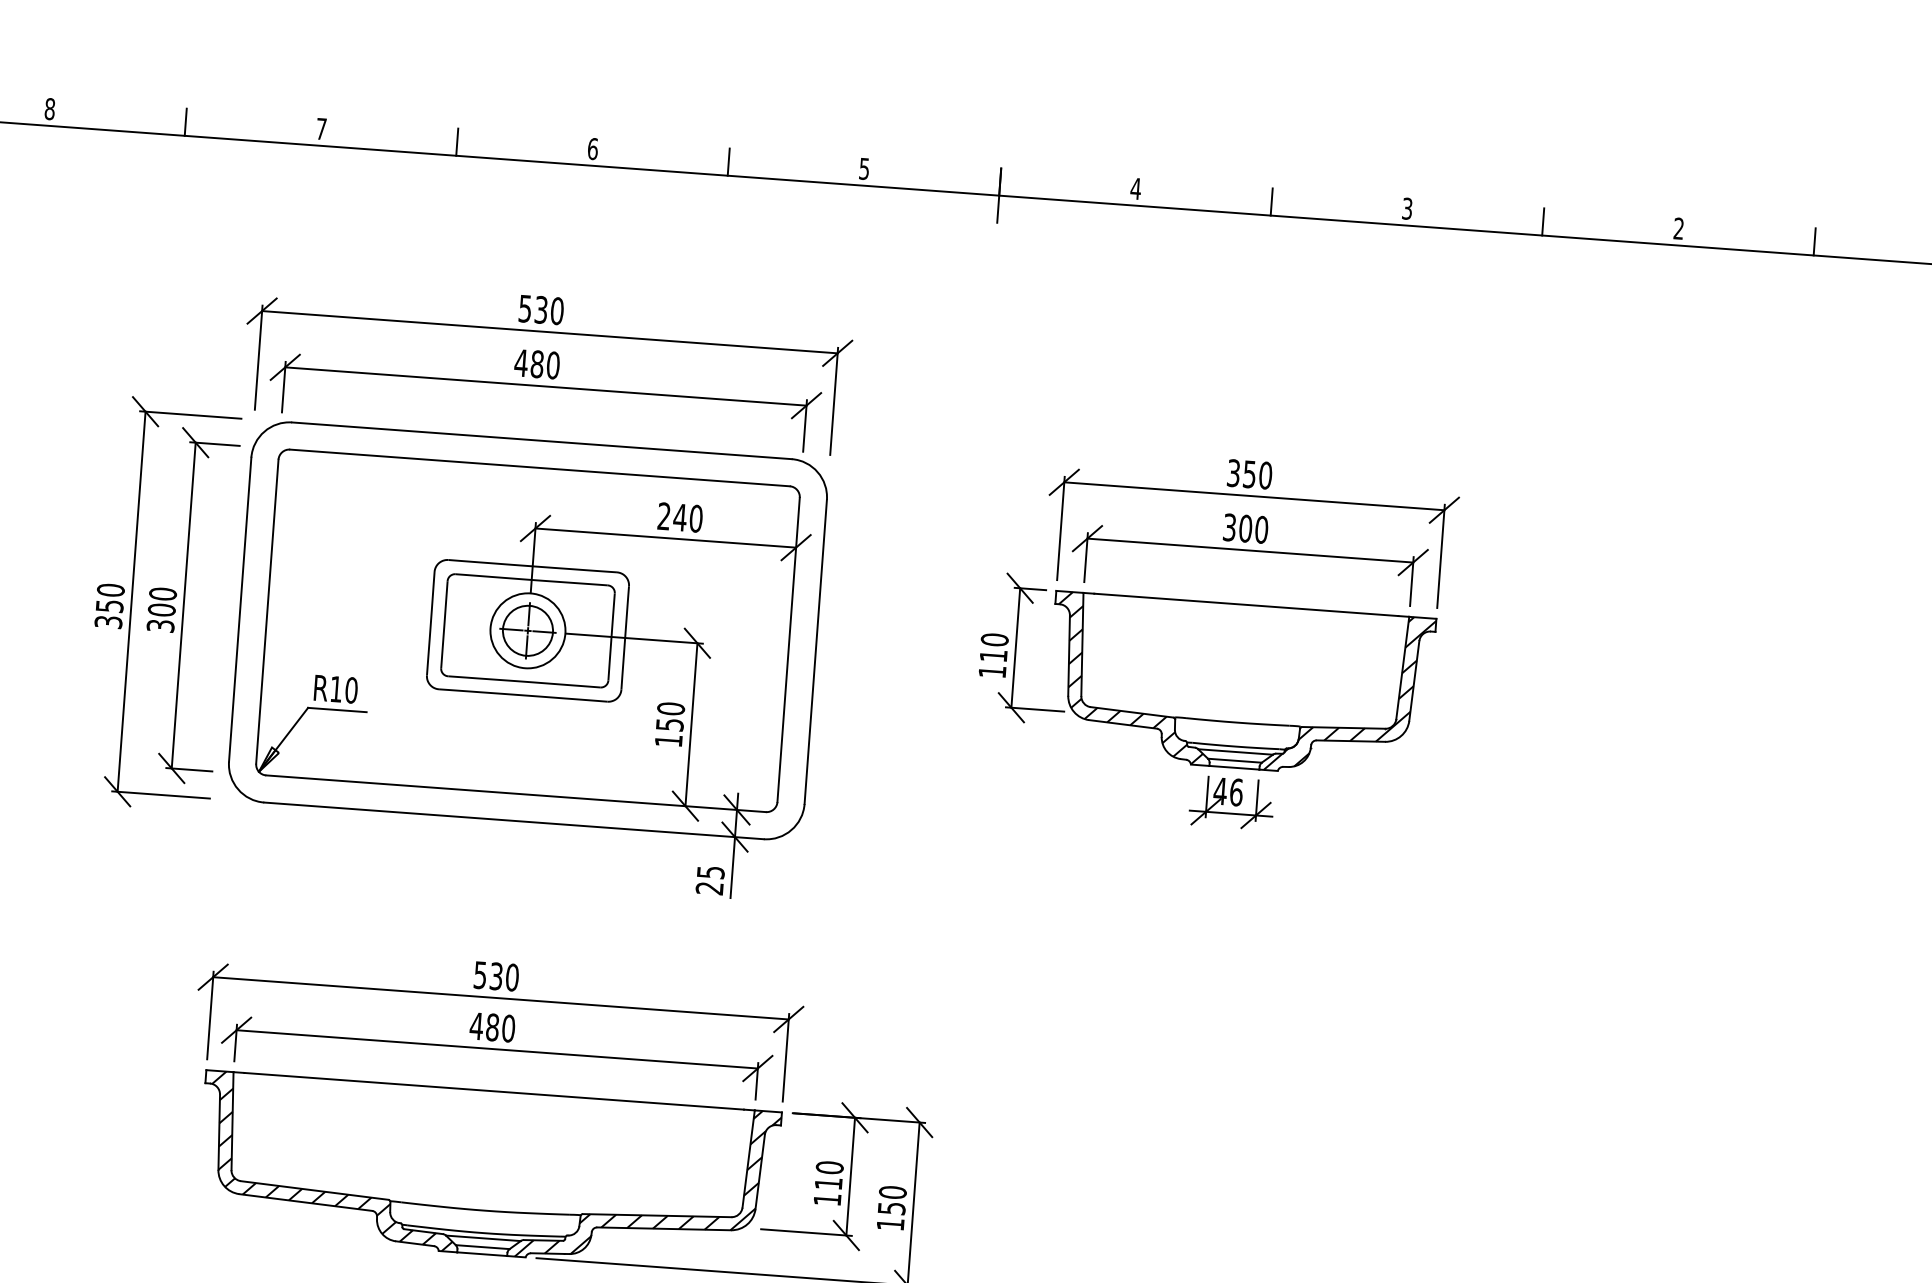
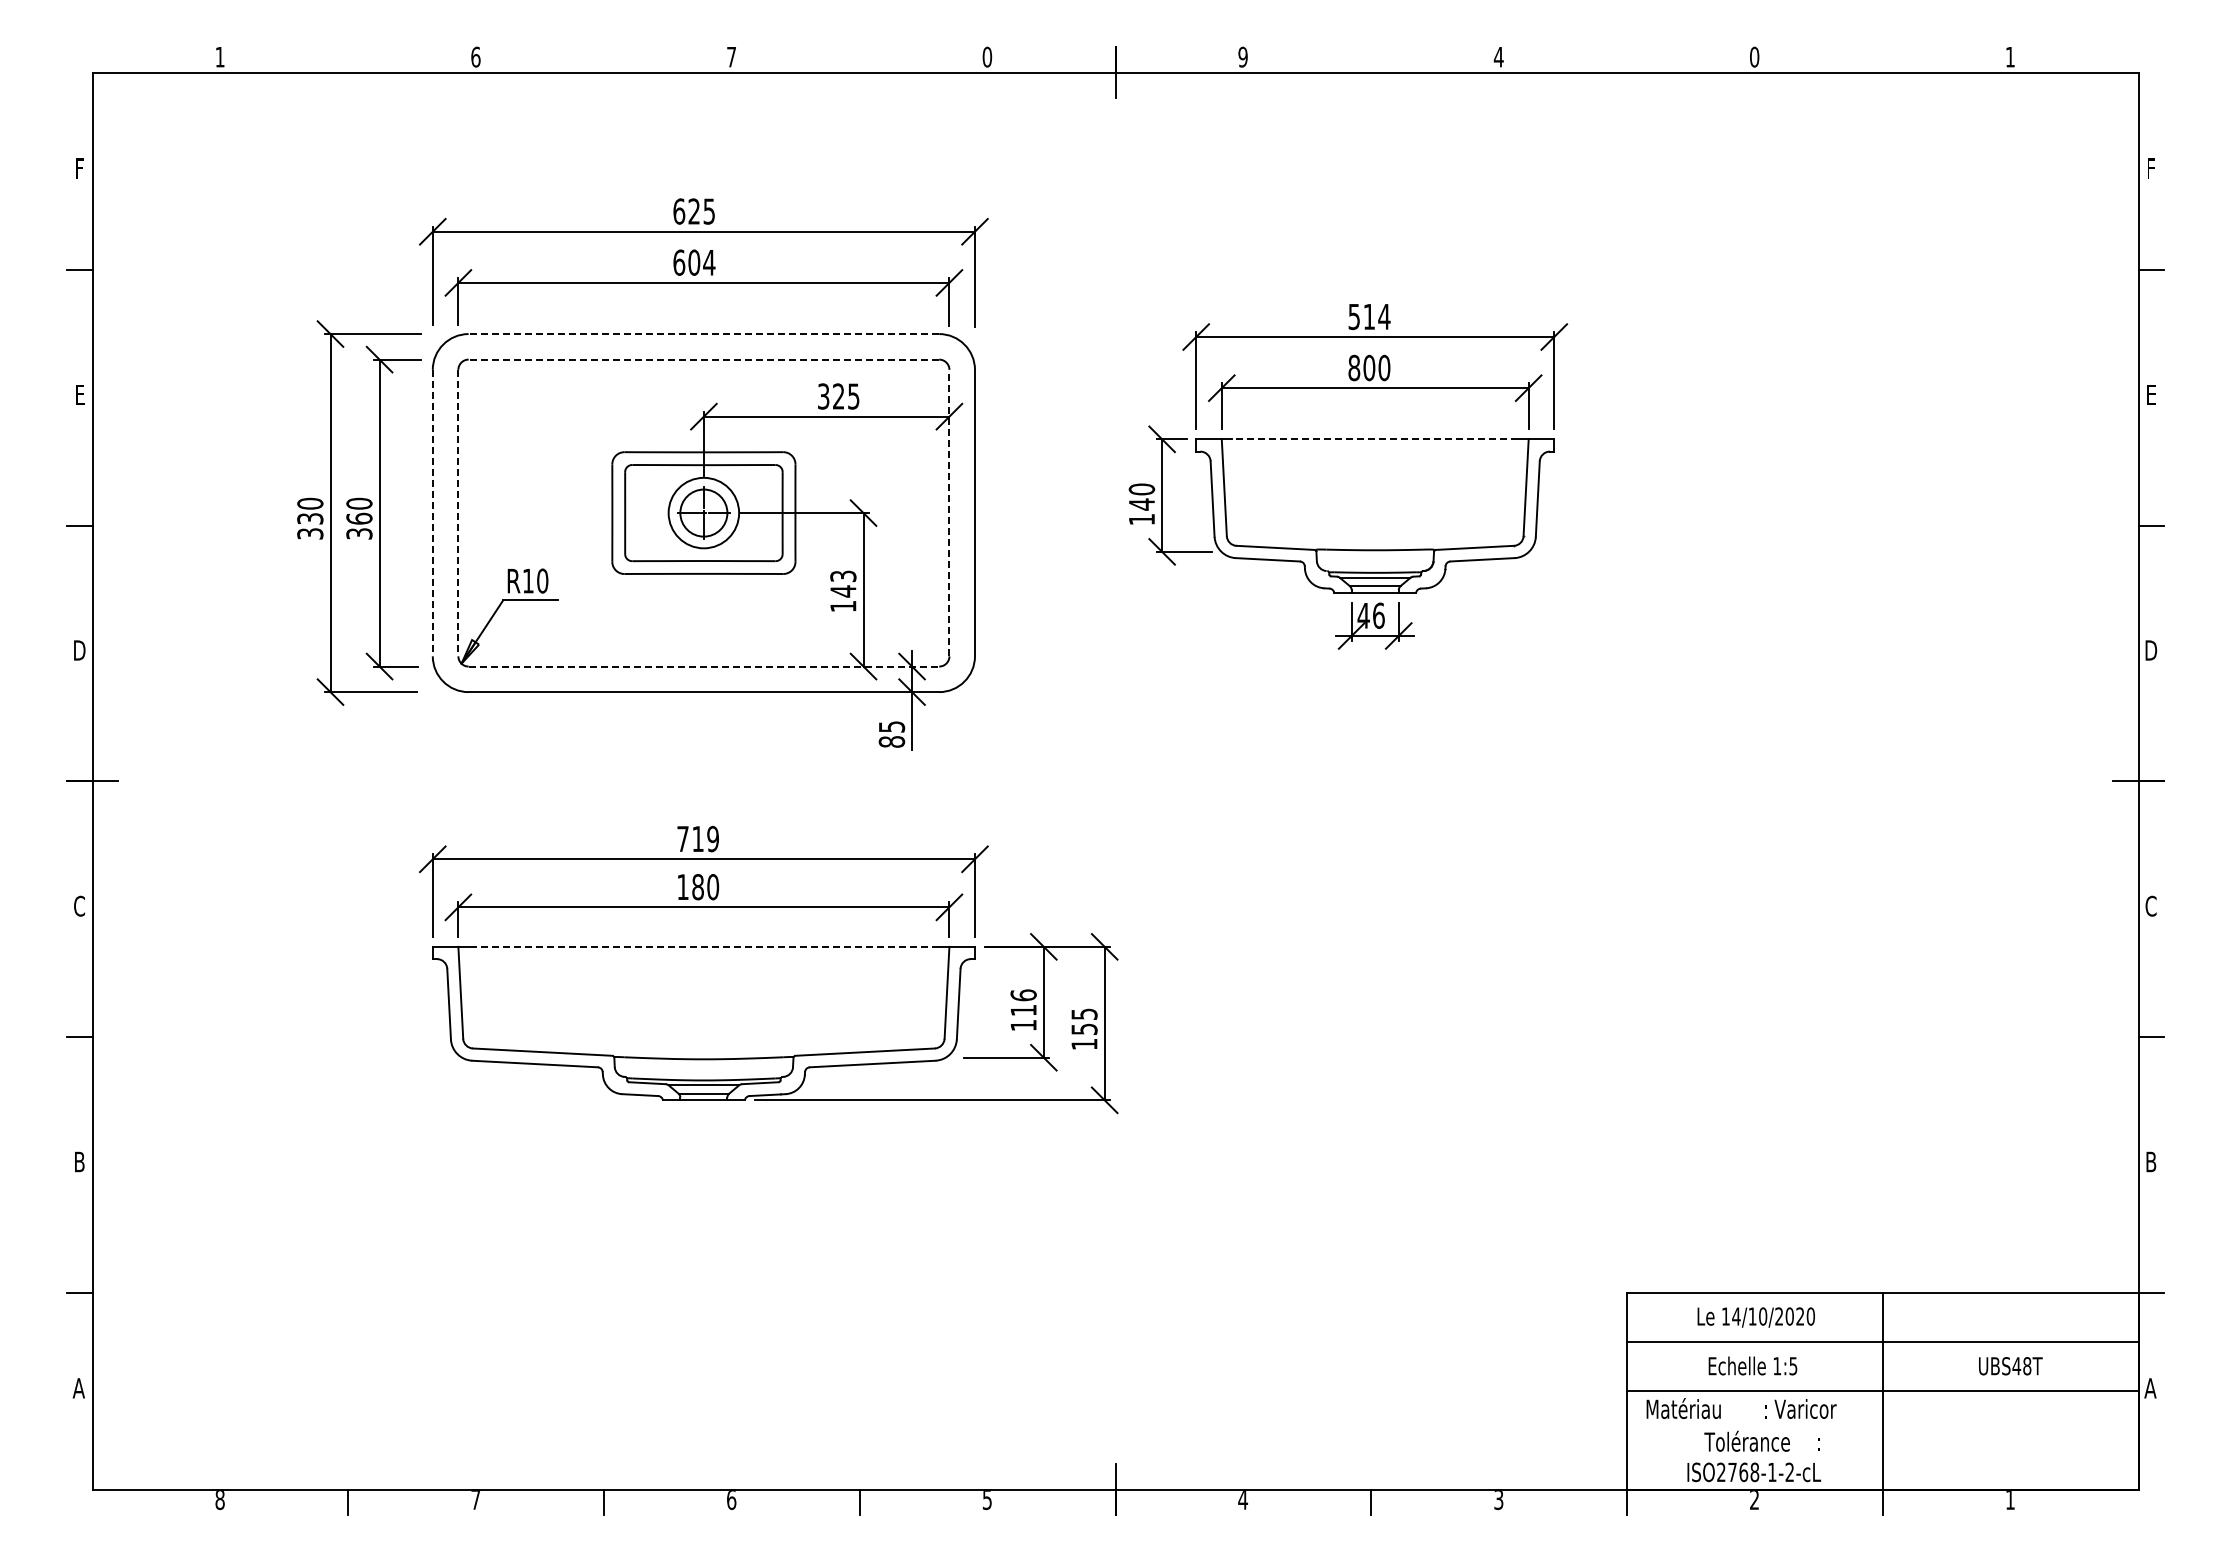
text: (49, 108) -> (219, 56), 8 -> 1
line: (186, 121) -> (348, 59), removed
text: (321, 128) -> (475, 56), 7 -> 6
line: (457, 141) -> (604, 59), removed
text: (592, 148) -> (731, 56), 6 -> 7
line: (728, 161) -> (859, 59), removed
text: (864, 168) -> (987, 56), 5 -> 0
text: (1136, 188) -> (1243, 56), 4 -> 9
line: (1272, 201) -> (1371, 59), removed
text: (1407, 208) -> (1498, 56), 3 -> 4
line: (1542, 221) -> (1626, 59), removed
text: (1678, 228) -> (1754, 56), 2 -> 0
line: (1814, 241) -> (1882, 59), removed
text: (541, 309) -> (694, 211), 530 -> 625
text: (537, 364) -> (694, 262), 480 -> 604
line: (541, 441) -> (703, 334), solid -> dashed
line: (539, 467) -> (703, 359), solid -> dashed
text: (1249, 474) -> (1369, 316), 350 -> 514
text: (679, 517) -> (838, 396), 240 -> 325
text: (1229, 528) -> (1354, 368), 300 -> 800
line: (1245, 604) -> (1374, 439), solid -> dashed
text: (108, 605) -> (309, 518), 350 -> 330
text: (161, 609) -> (359, 518), 300 -> 360
line: (239, 610) -> (432, 513), solid -> dashed
line: (267, 612) -> (458, 513), solid -> dashed
line: (788, 649) -> (949, 512), solid -> dashed
text: (993, 655) -> (1141, 504), 110 -> 140
hatch: (1130, 677) -> (1271, 515), removed
hatch: (1350, 693) -> (1478, 515), removed
text: (670, 716) -> (843, 583), 150 -> 143
line: (516, 793) -> (704, 666), solid -> dashed
text: (709, 887) -> (891, 741), 25 -> 85
text: (496, 975) -> (698, 838), 530 -> 719
text: (476, 1025) -> (682, 886), 480 -> 180
line: (493, 1090) -> (703, 946), solid -> dashed
hatch: (332, 1161) -> (557, 1023), removed
text: (829, 1167) -> (1023, 995), 110 -> 116
hatch: (648, 1184) -> (854, 1023), removed
text: (892, 1192) -> (1084, 1014), 150 -> 155

